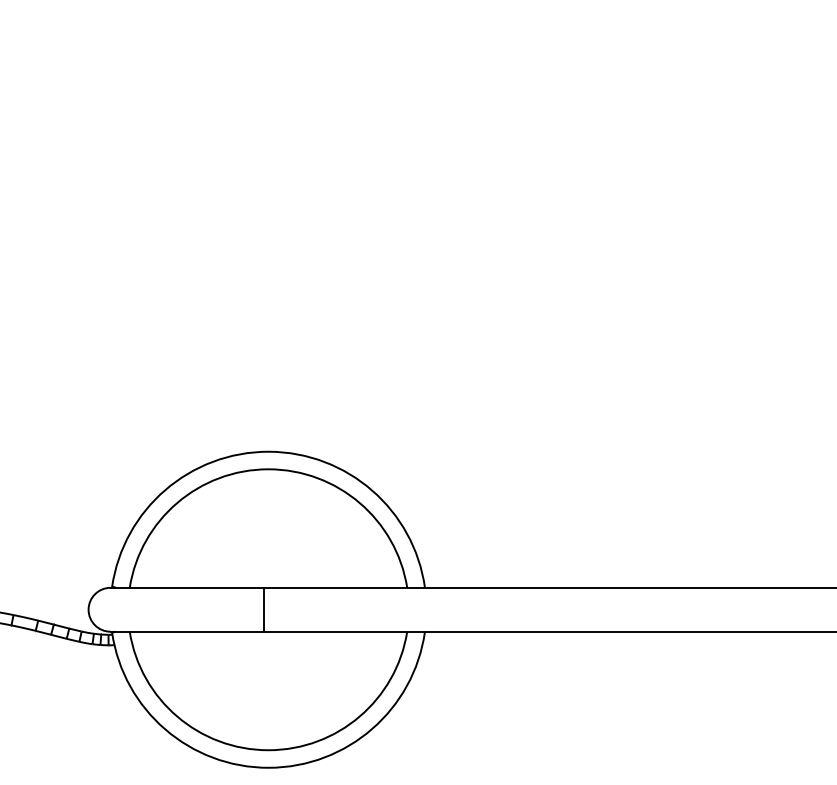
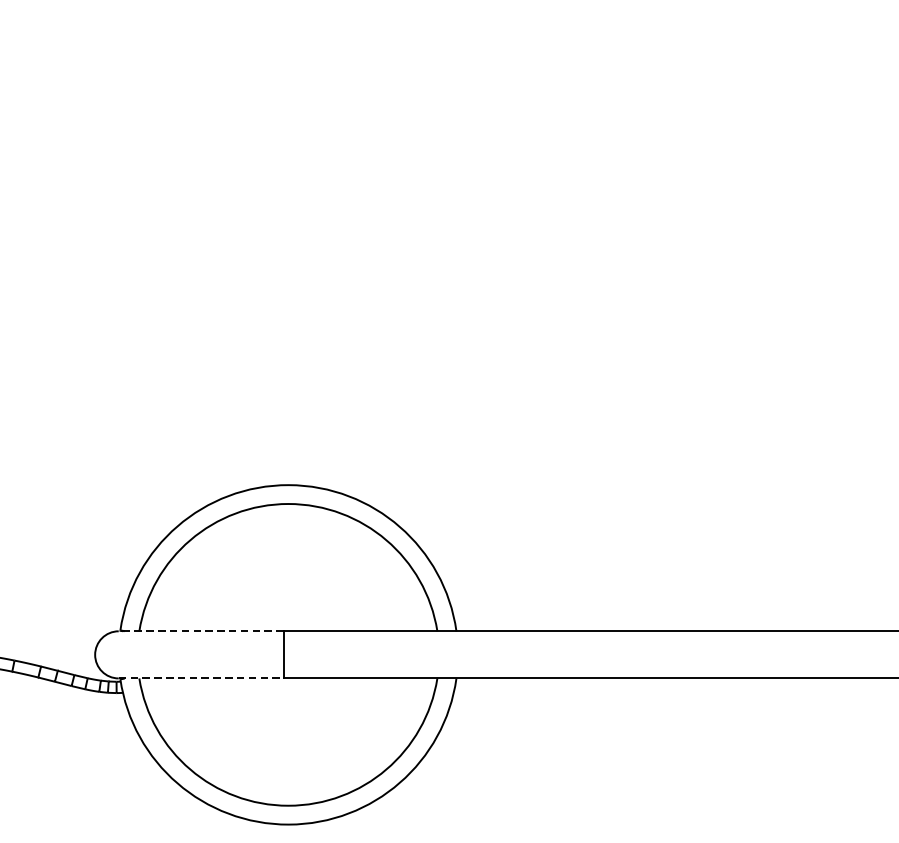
line: (187, 587) -> (201, 630), solid -> dashed
line: (187, 631) -> (201, 678), solid -> dashed

